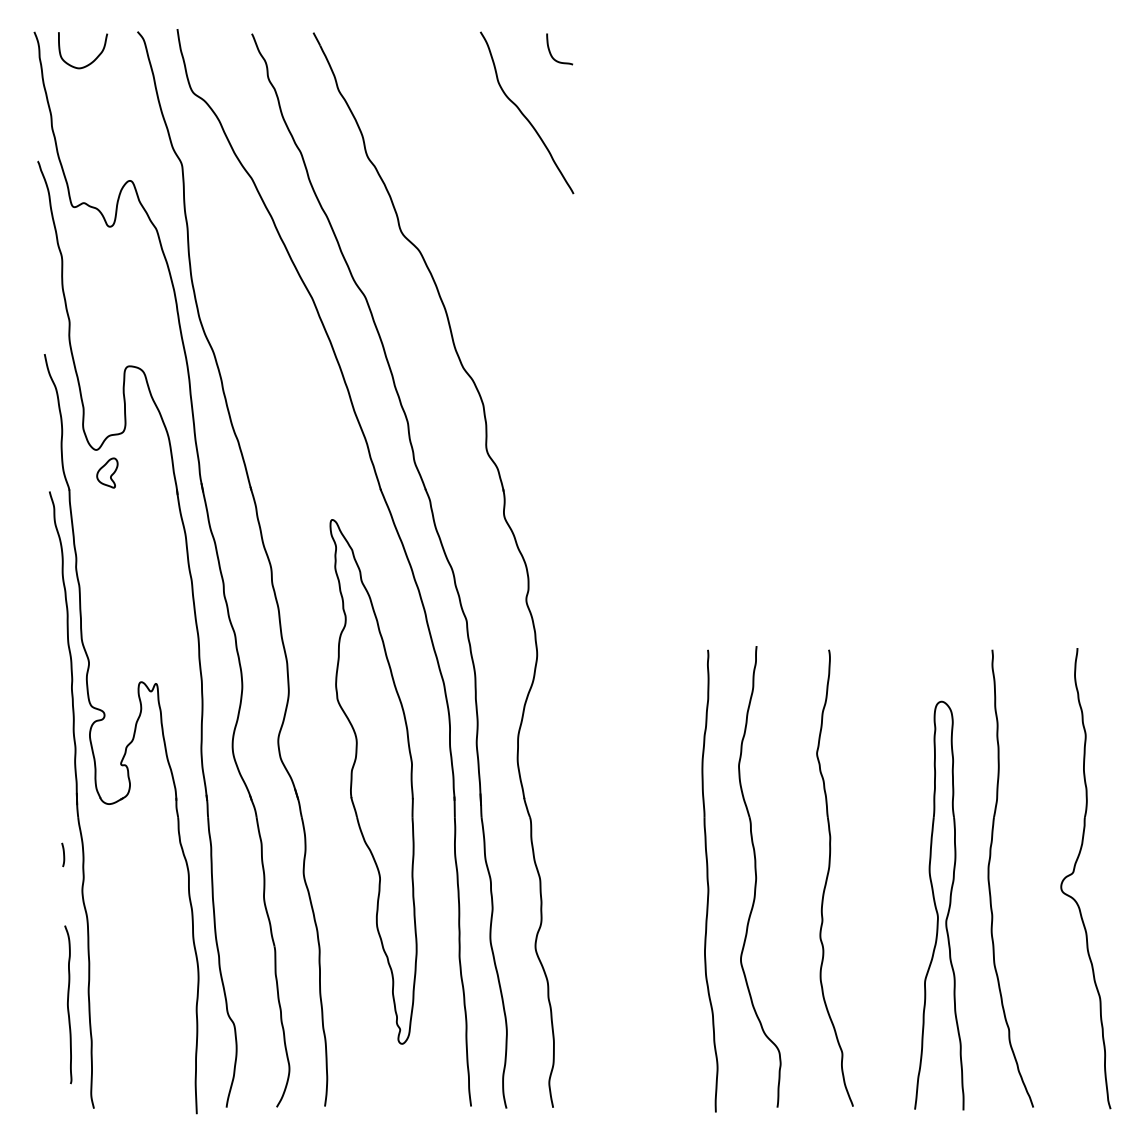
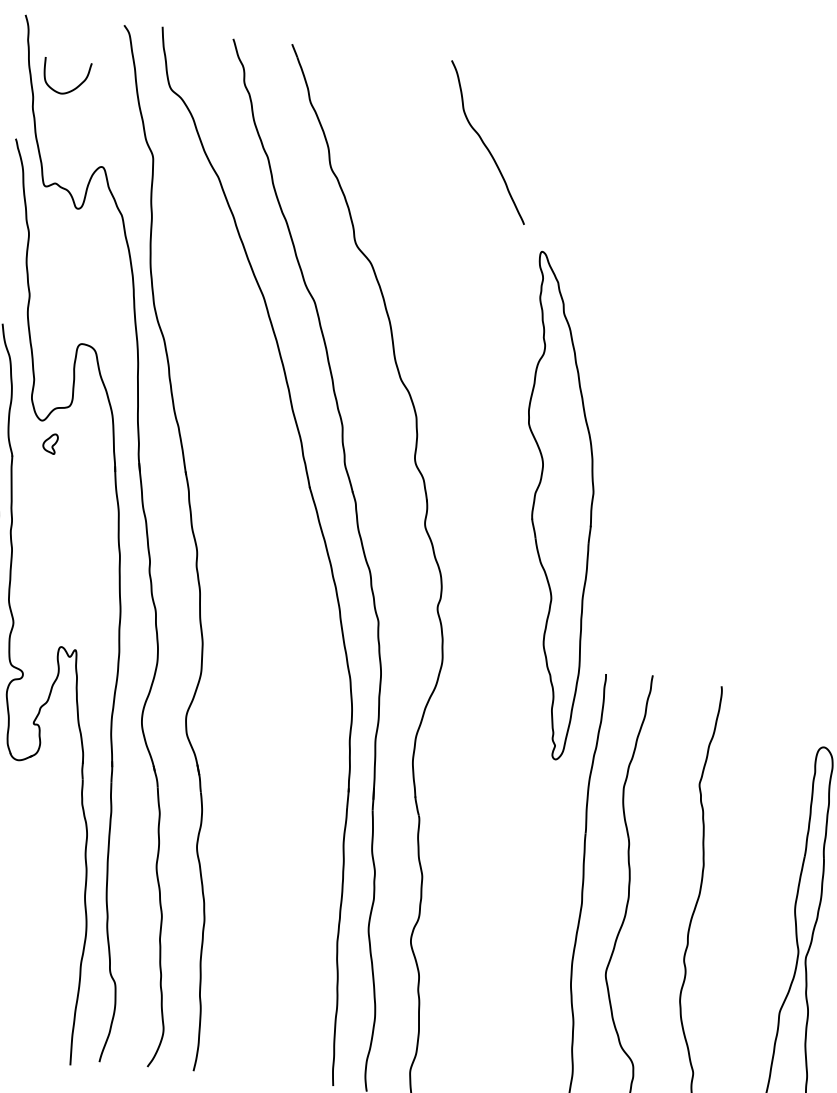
curve: (551, 53) -> (517, 88), removed
curve: (91, 61) -> (73, 88), moved
part: (107, 472) -> (50, 443), size x0.7
part: (373, 781) -> (554, 505), moved

